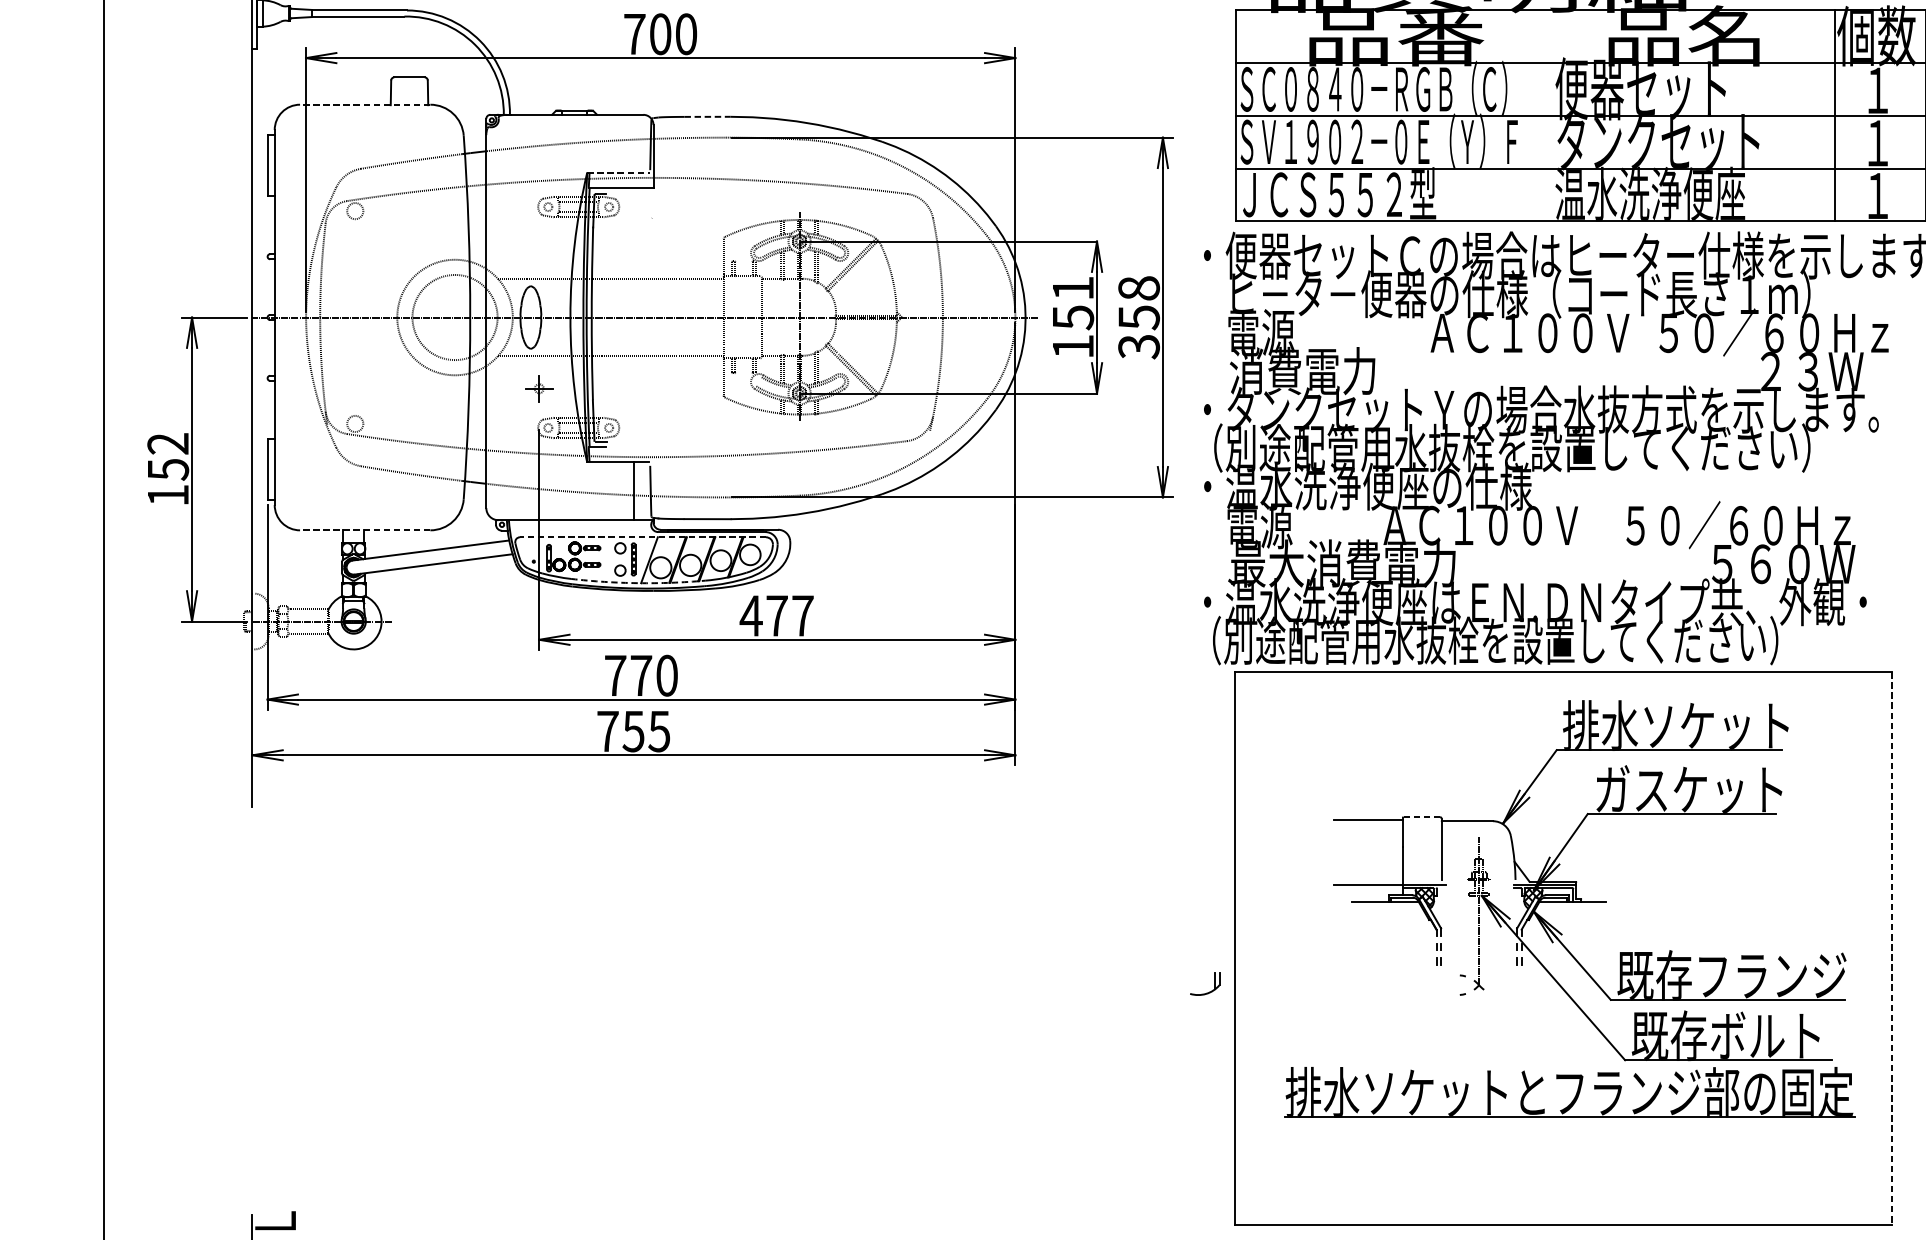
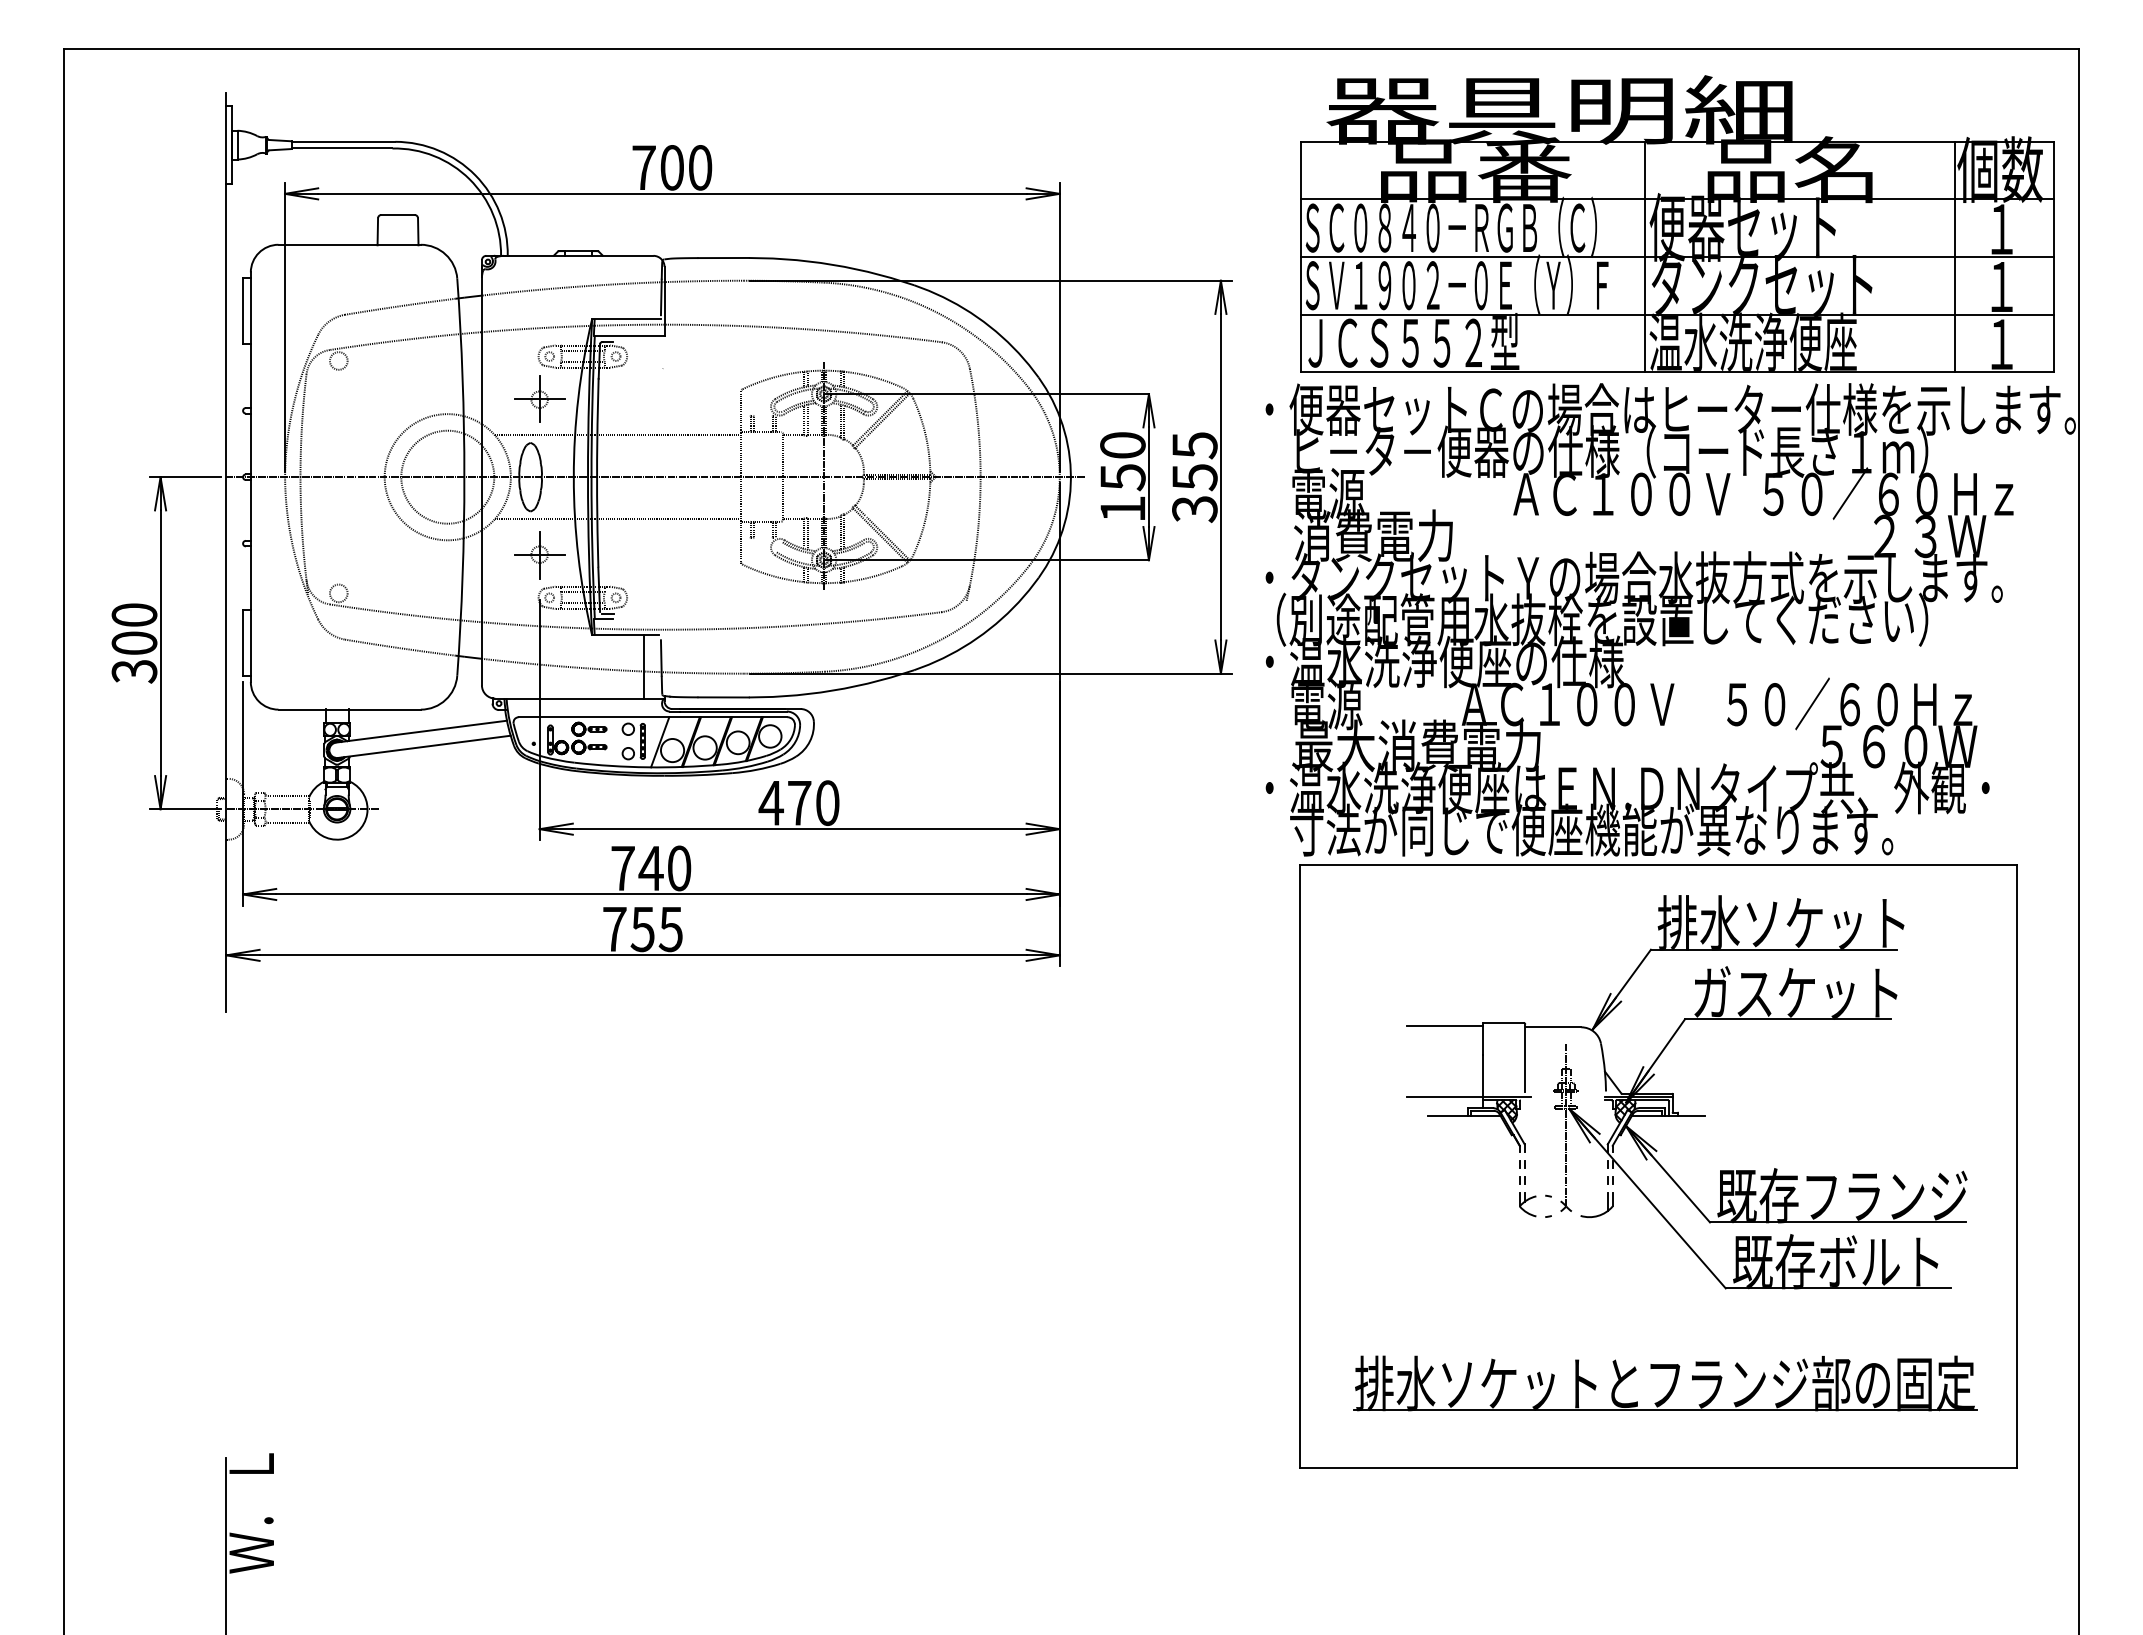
line: (365, 104) -> (349, 244), dashed -> solid
line: (1550, 115) -> (1644, 256), added
line: (708, 117) -> (724, 258), dashed -> solid
line: (618, 172) -> (626, 318), dashed -> solid
part: (539, 245) -> (539, 398), added
text: (1072, 288) -> (1122, 445), 151 -> 150
text: (1138, 288) -> (1194, 445), 358 -> 355
part: (539, 389) -> (539, 555), size x1.67
text: (168, 469) -> (134, 643), 152 -> 300
line: (365, 530) -> (349, 709), dashed -> solid
line: (642, 537) -> (652, 717), dashed -> solid
arc: (637, 583) -> (647, 767), dashed -> solid
text: (802, 615) -> (827, 802), 477 -> 470
text: (1495, 641) -> (1584, 830), （別途配管用水抜栓を設置してください） -> 寸法が同じで便座機能が異なります。
text: (640, 675) -> (650, 868), 770 -> 740
line: (1421, 816) -> (1503, 1022), dashed -> solid
line: (1891, 948) -> (2016, 1166), dashed -> solid
part: (1443, 983) -> (1527, 1204), added
part: (1206, 992) -> (1598, 1214), moved
part: (1575, 1095) -> (1671, 1386), moved

